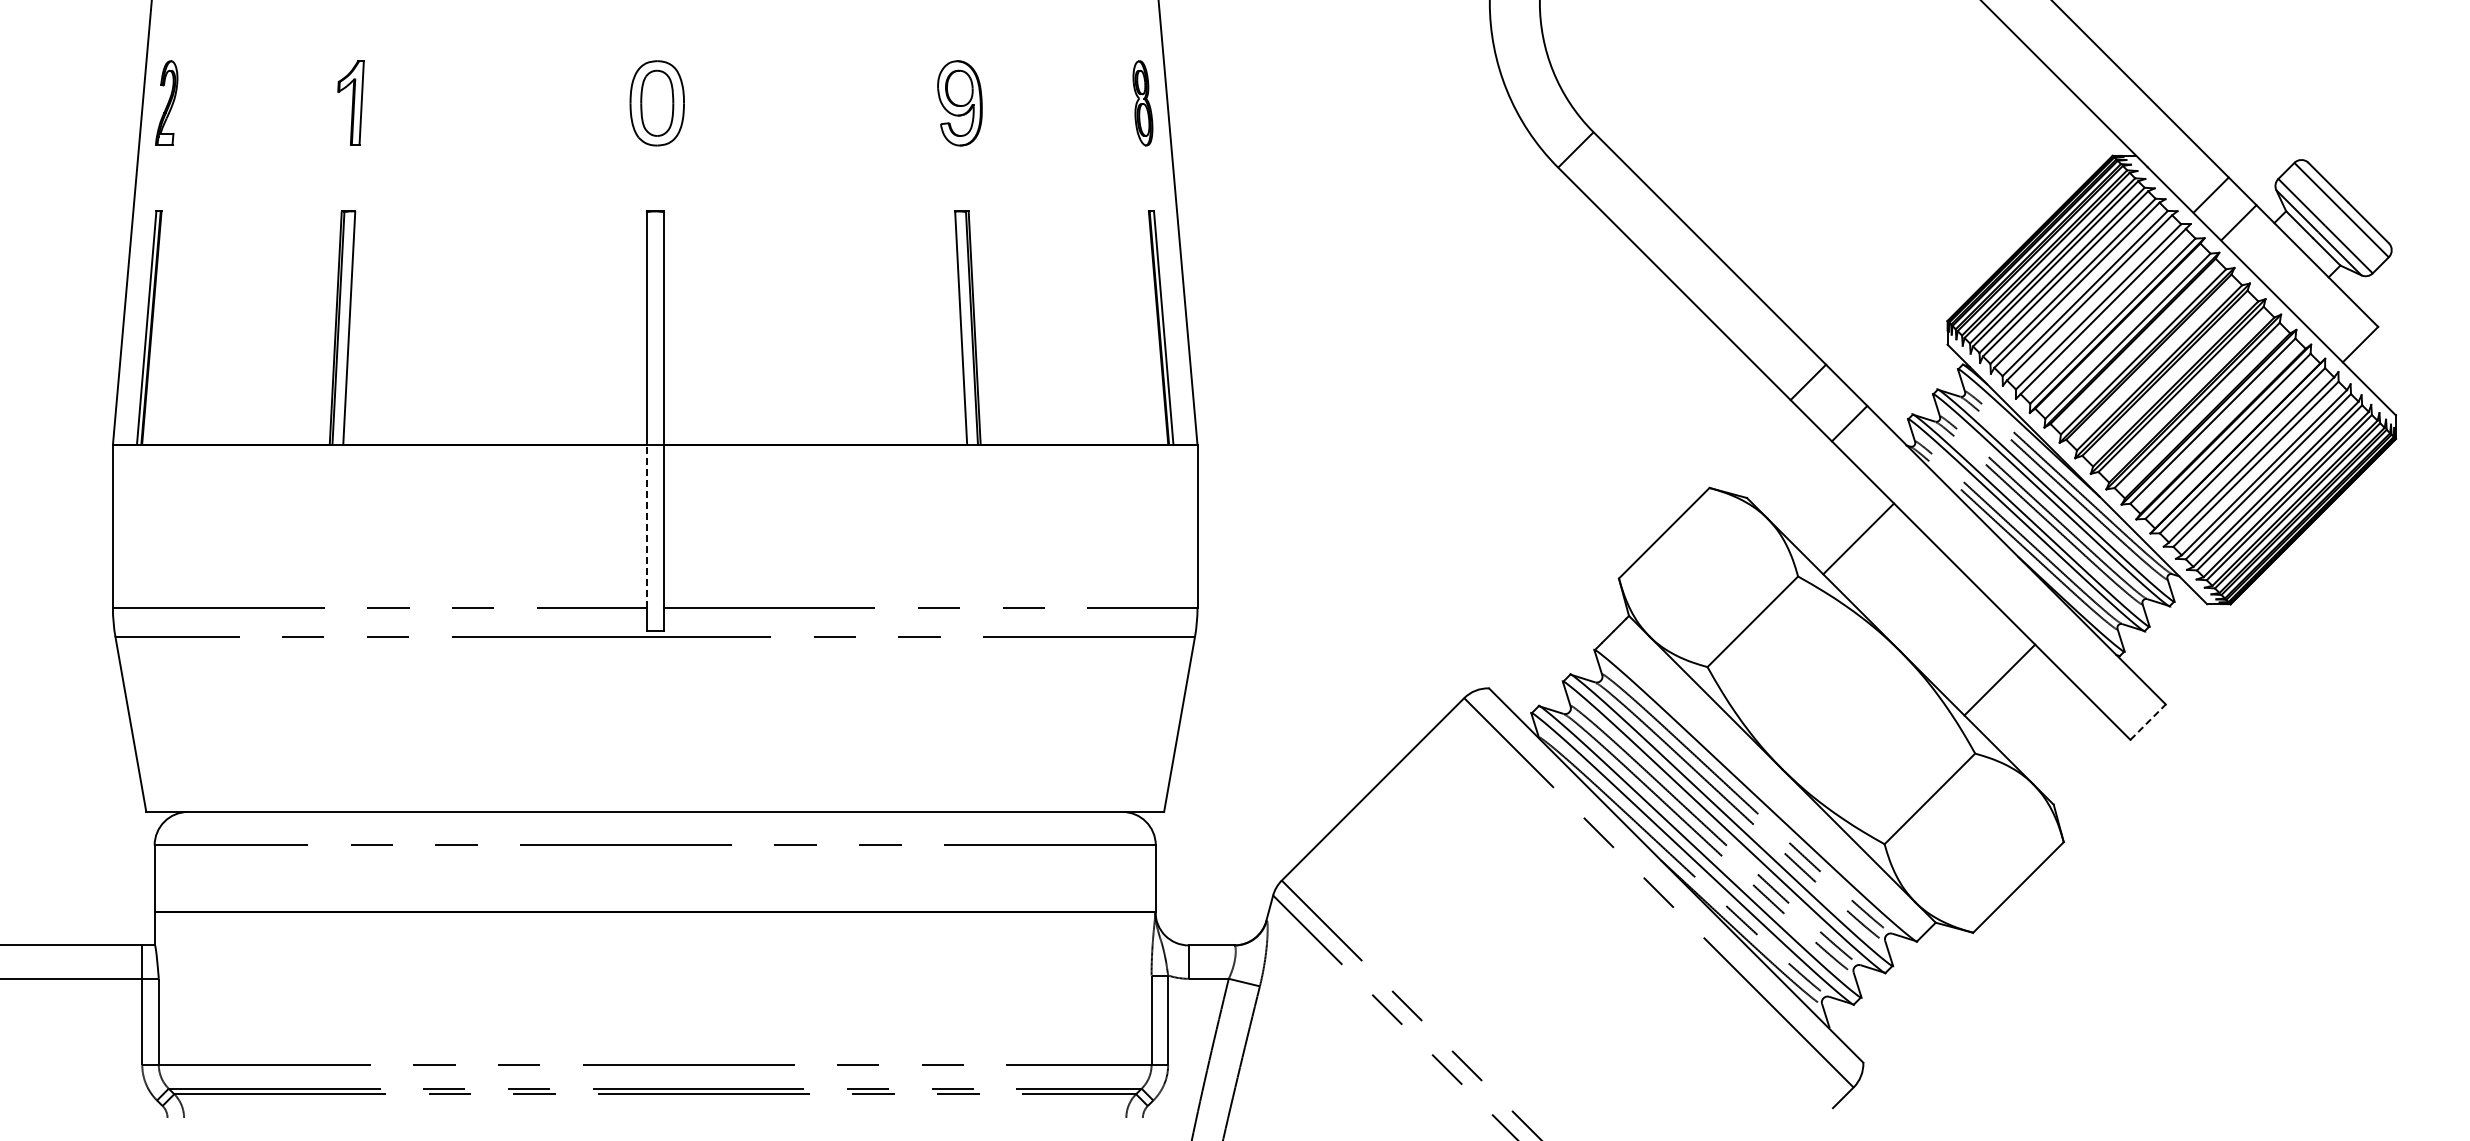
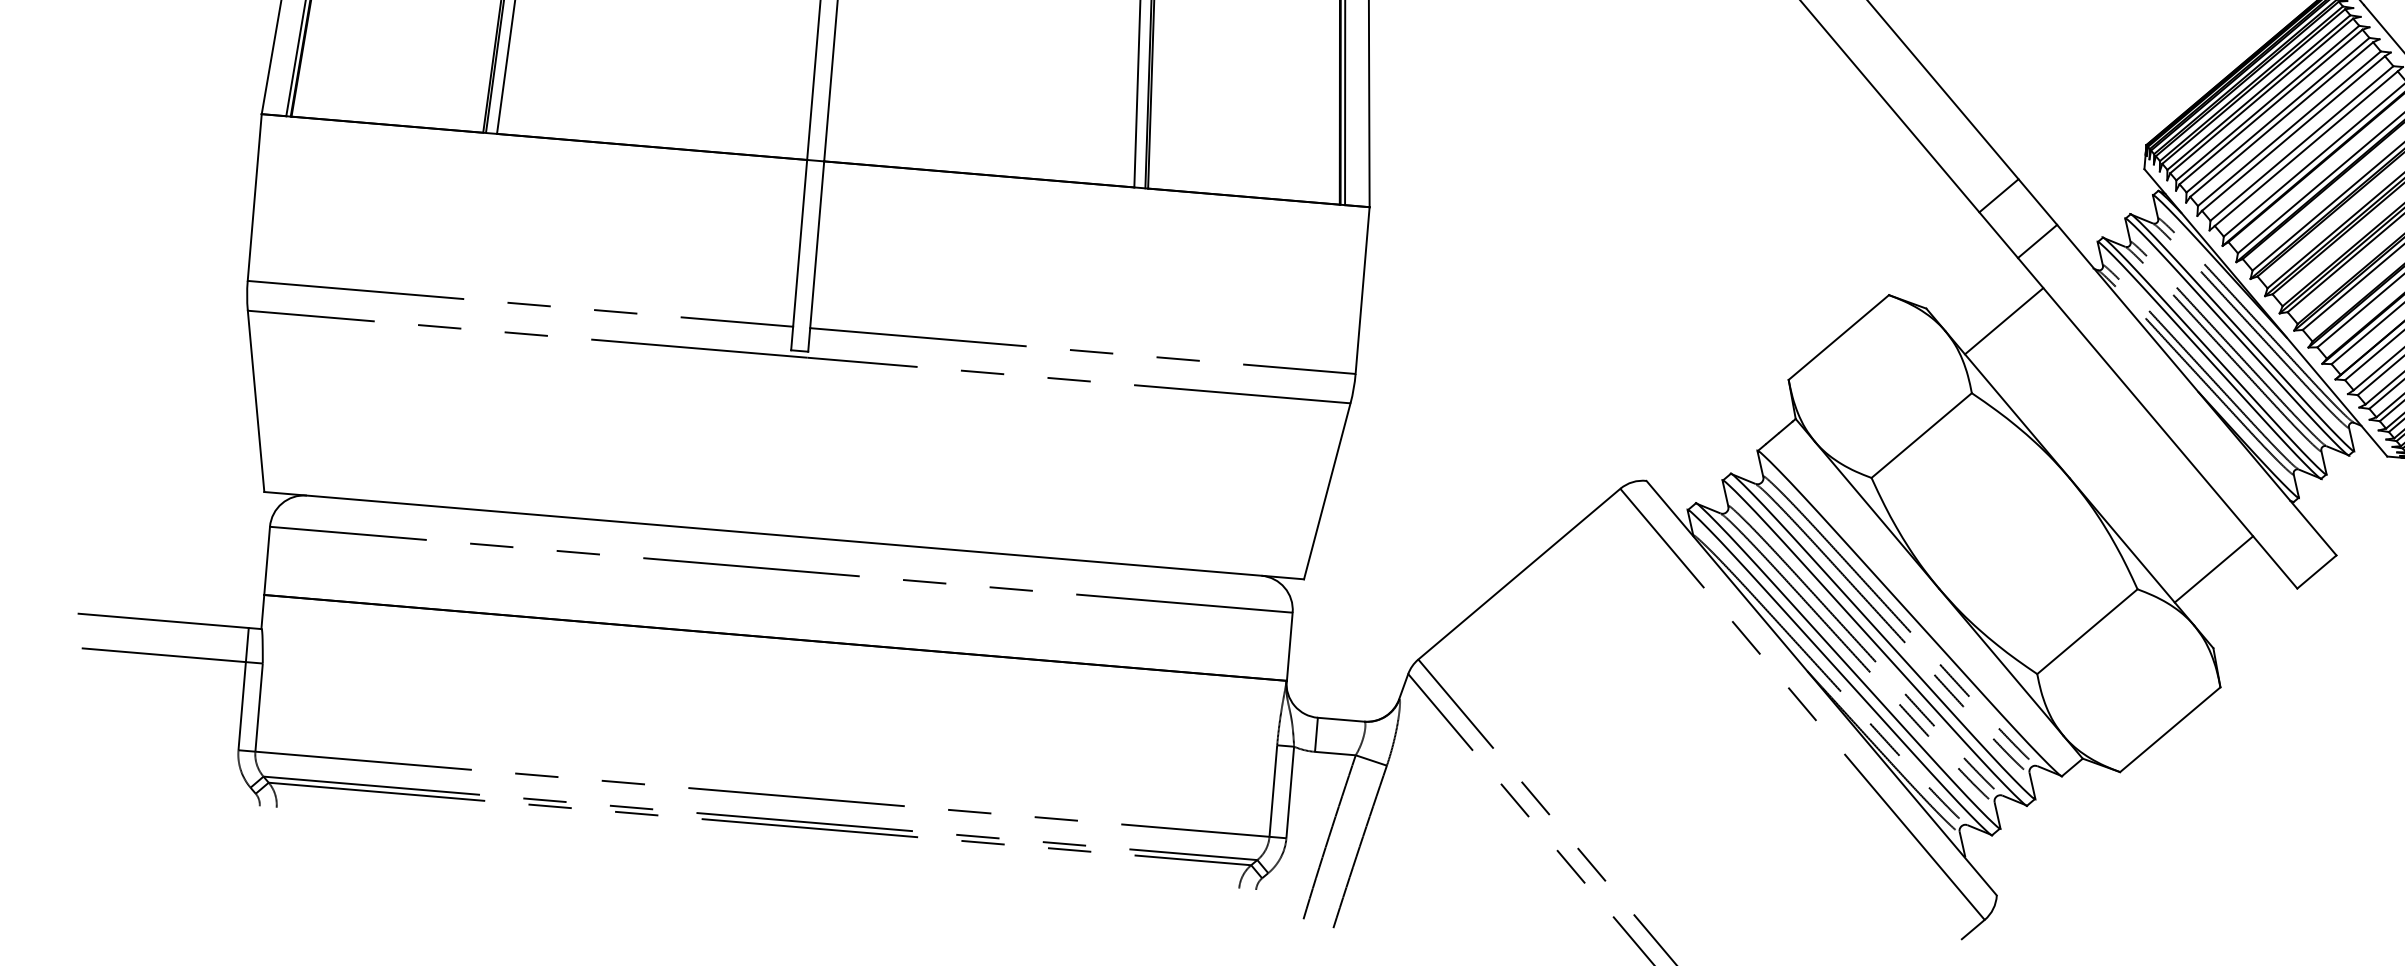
line: (646, 526) -> (799, 243), dashed -> solid
line: (1858, 538) -> (2004, 320), moved
line: (1999, 679) -> (2213, 568), moved
line: (2148, 721) -> (2317, 571), dashed -> solid

